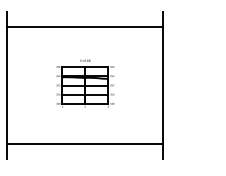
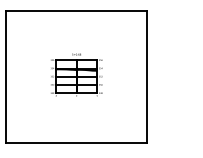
line: (85, 27) -> (76, 11), moved
line: (85, 144) -> (76, 143), moved

